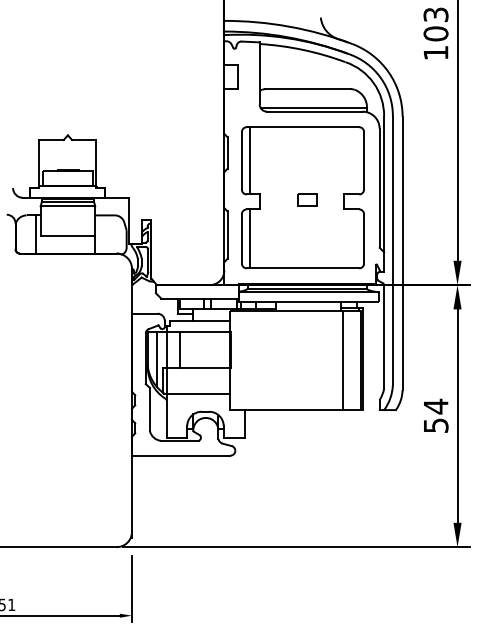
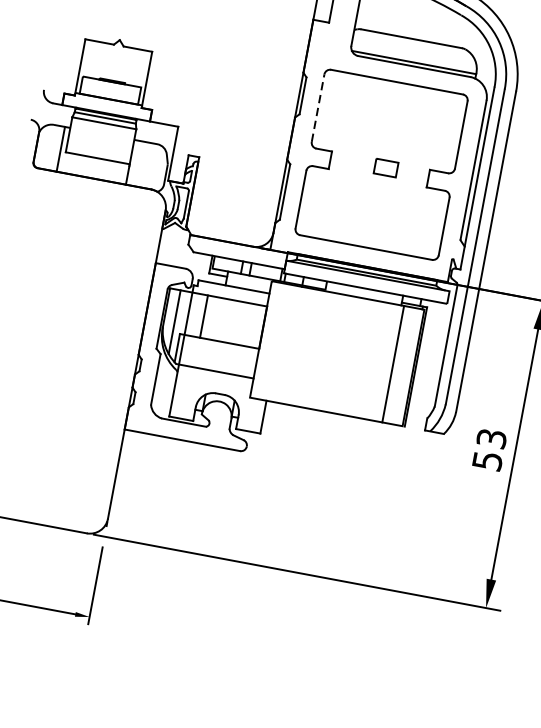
line: (241, 160) -> (317, 107), solid -> dashed
line: (250, 160) -> (328, 109), removed
line: (250, 238) -> (311, 201), removed
text: (435, 406) -> (491, 438), 54 -> 53

